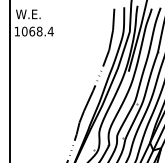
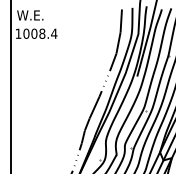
text: (32, 31) -> (34, 33), 1068.4 -> 1008.4

